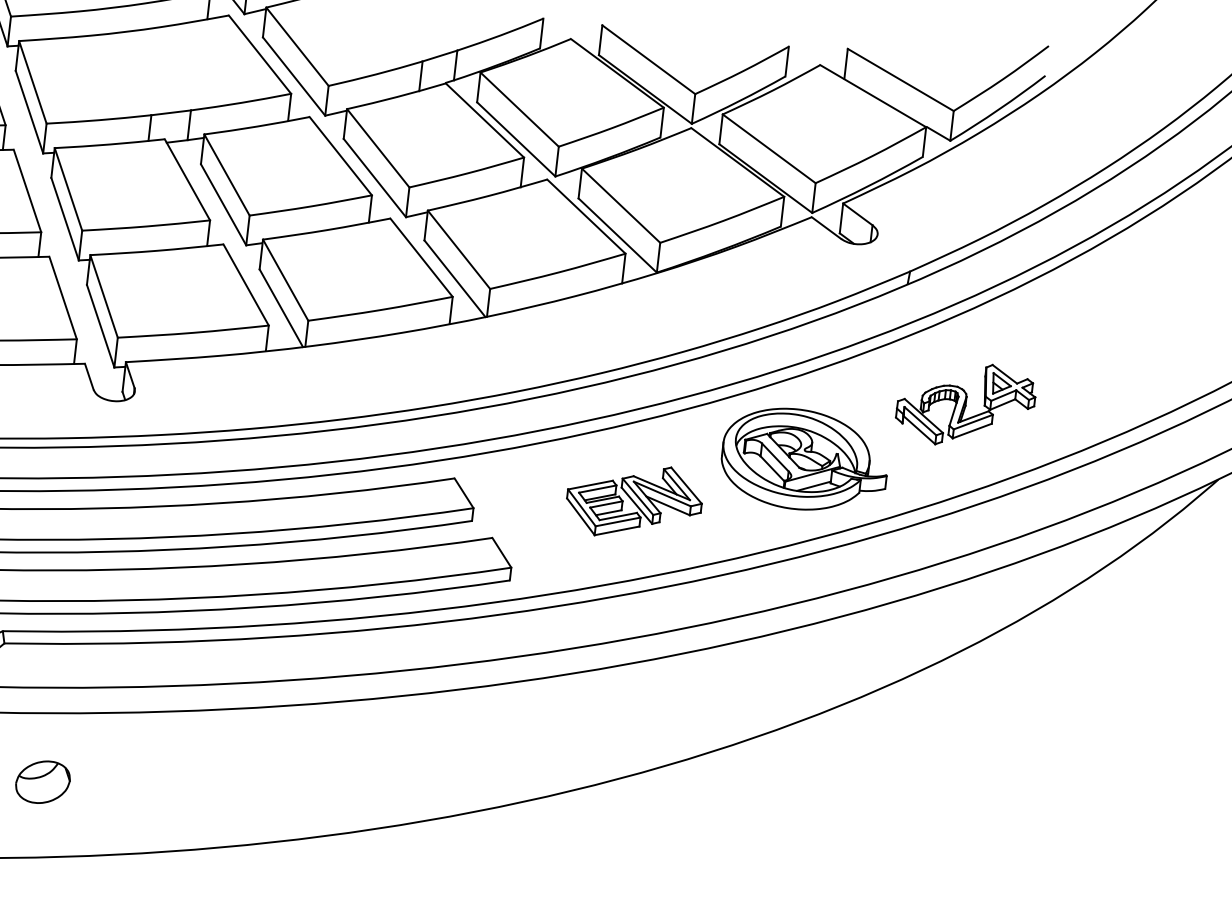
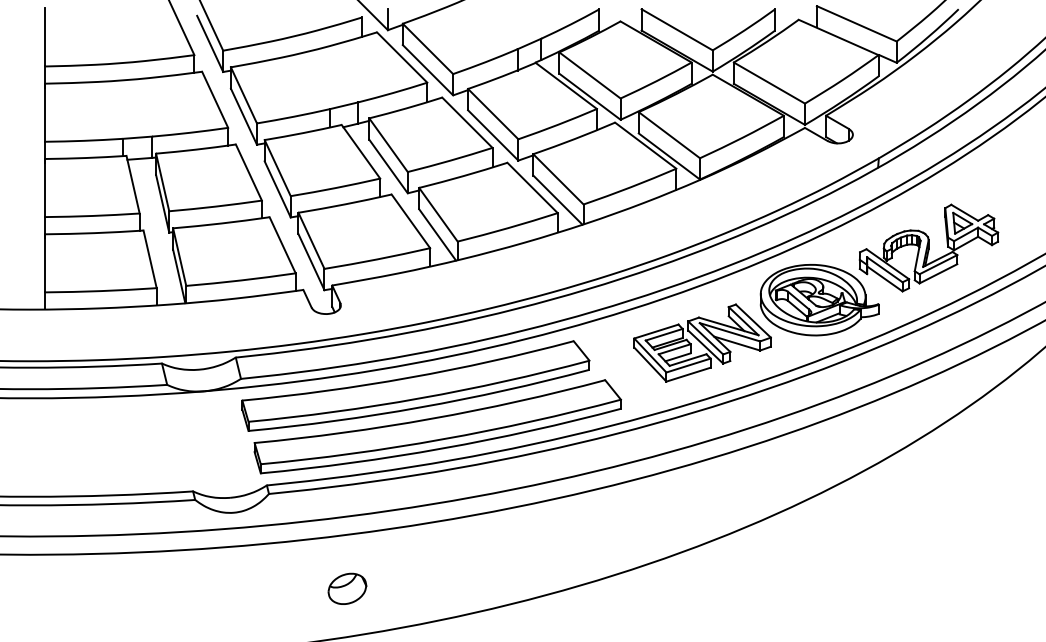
part: (965, 403) -> (928, 247), size x1.43
part: (634, 500) -> (702, 342), size x1.43
part: (43, 781) -> (347, 588), moved

